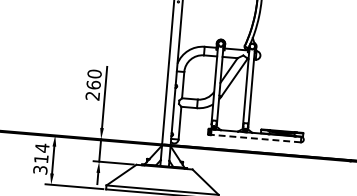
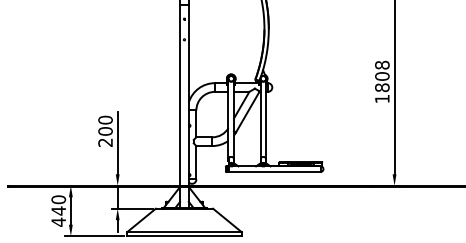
text: (93, 85) -> (105, 131), 260 -> 200
line: (255, 138) -> (274, 171), dashed -> solid
text: (41, 158) -> (58, 210), 314 -> 440

